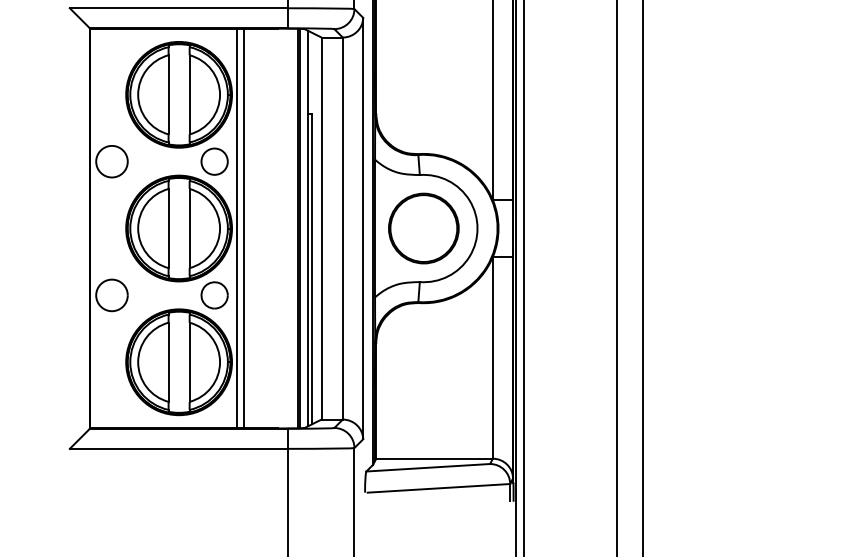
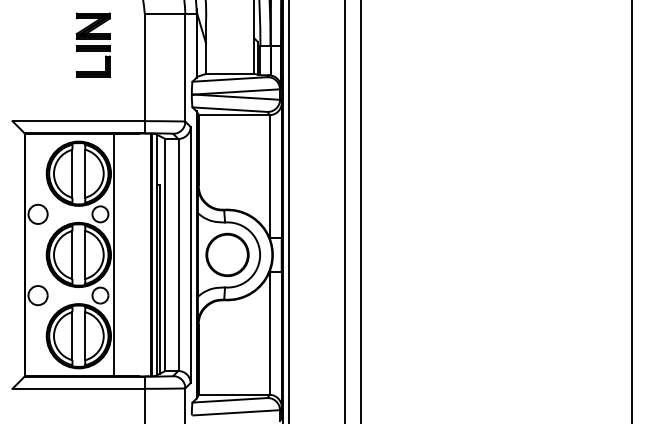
line: (244, 227) -> (118, 254), removed

